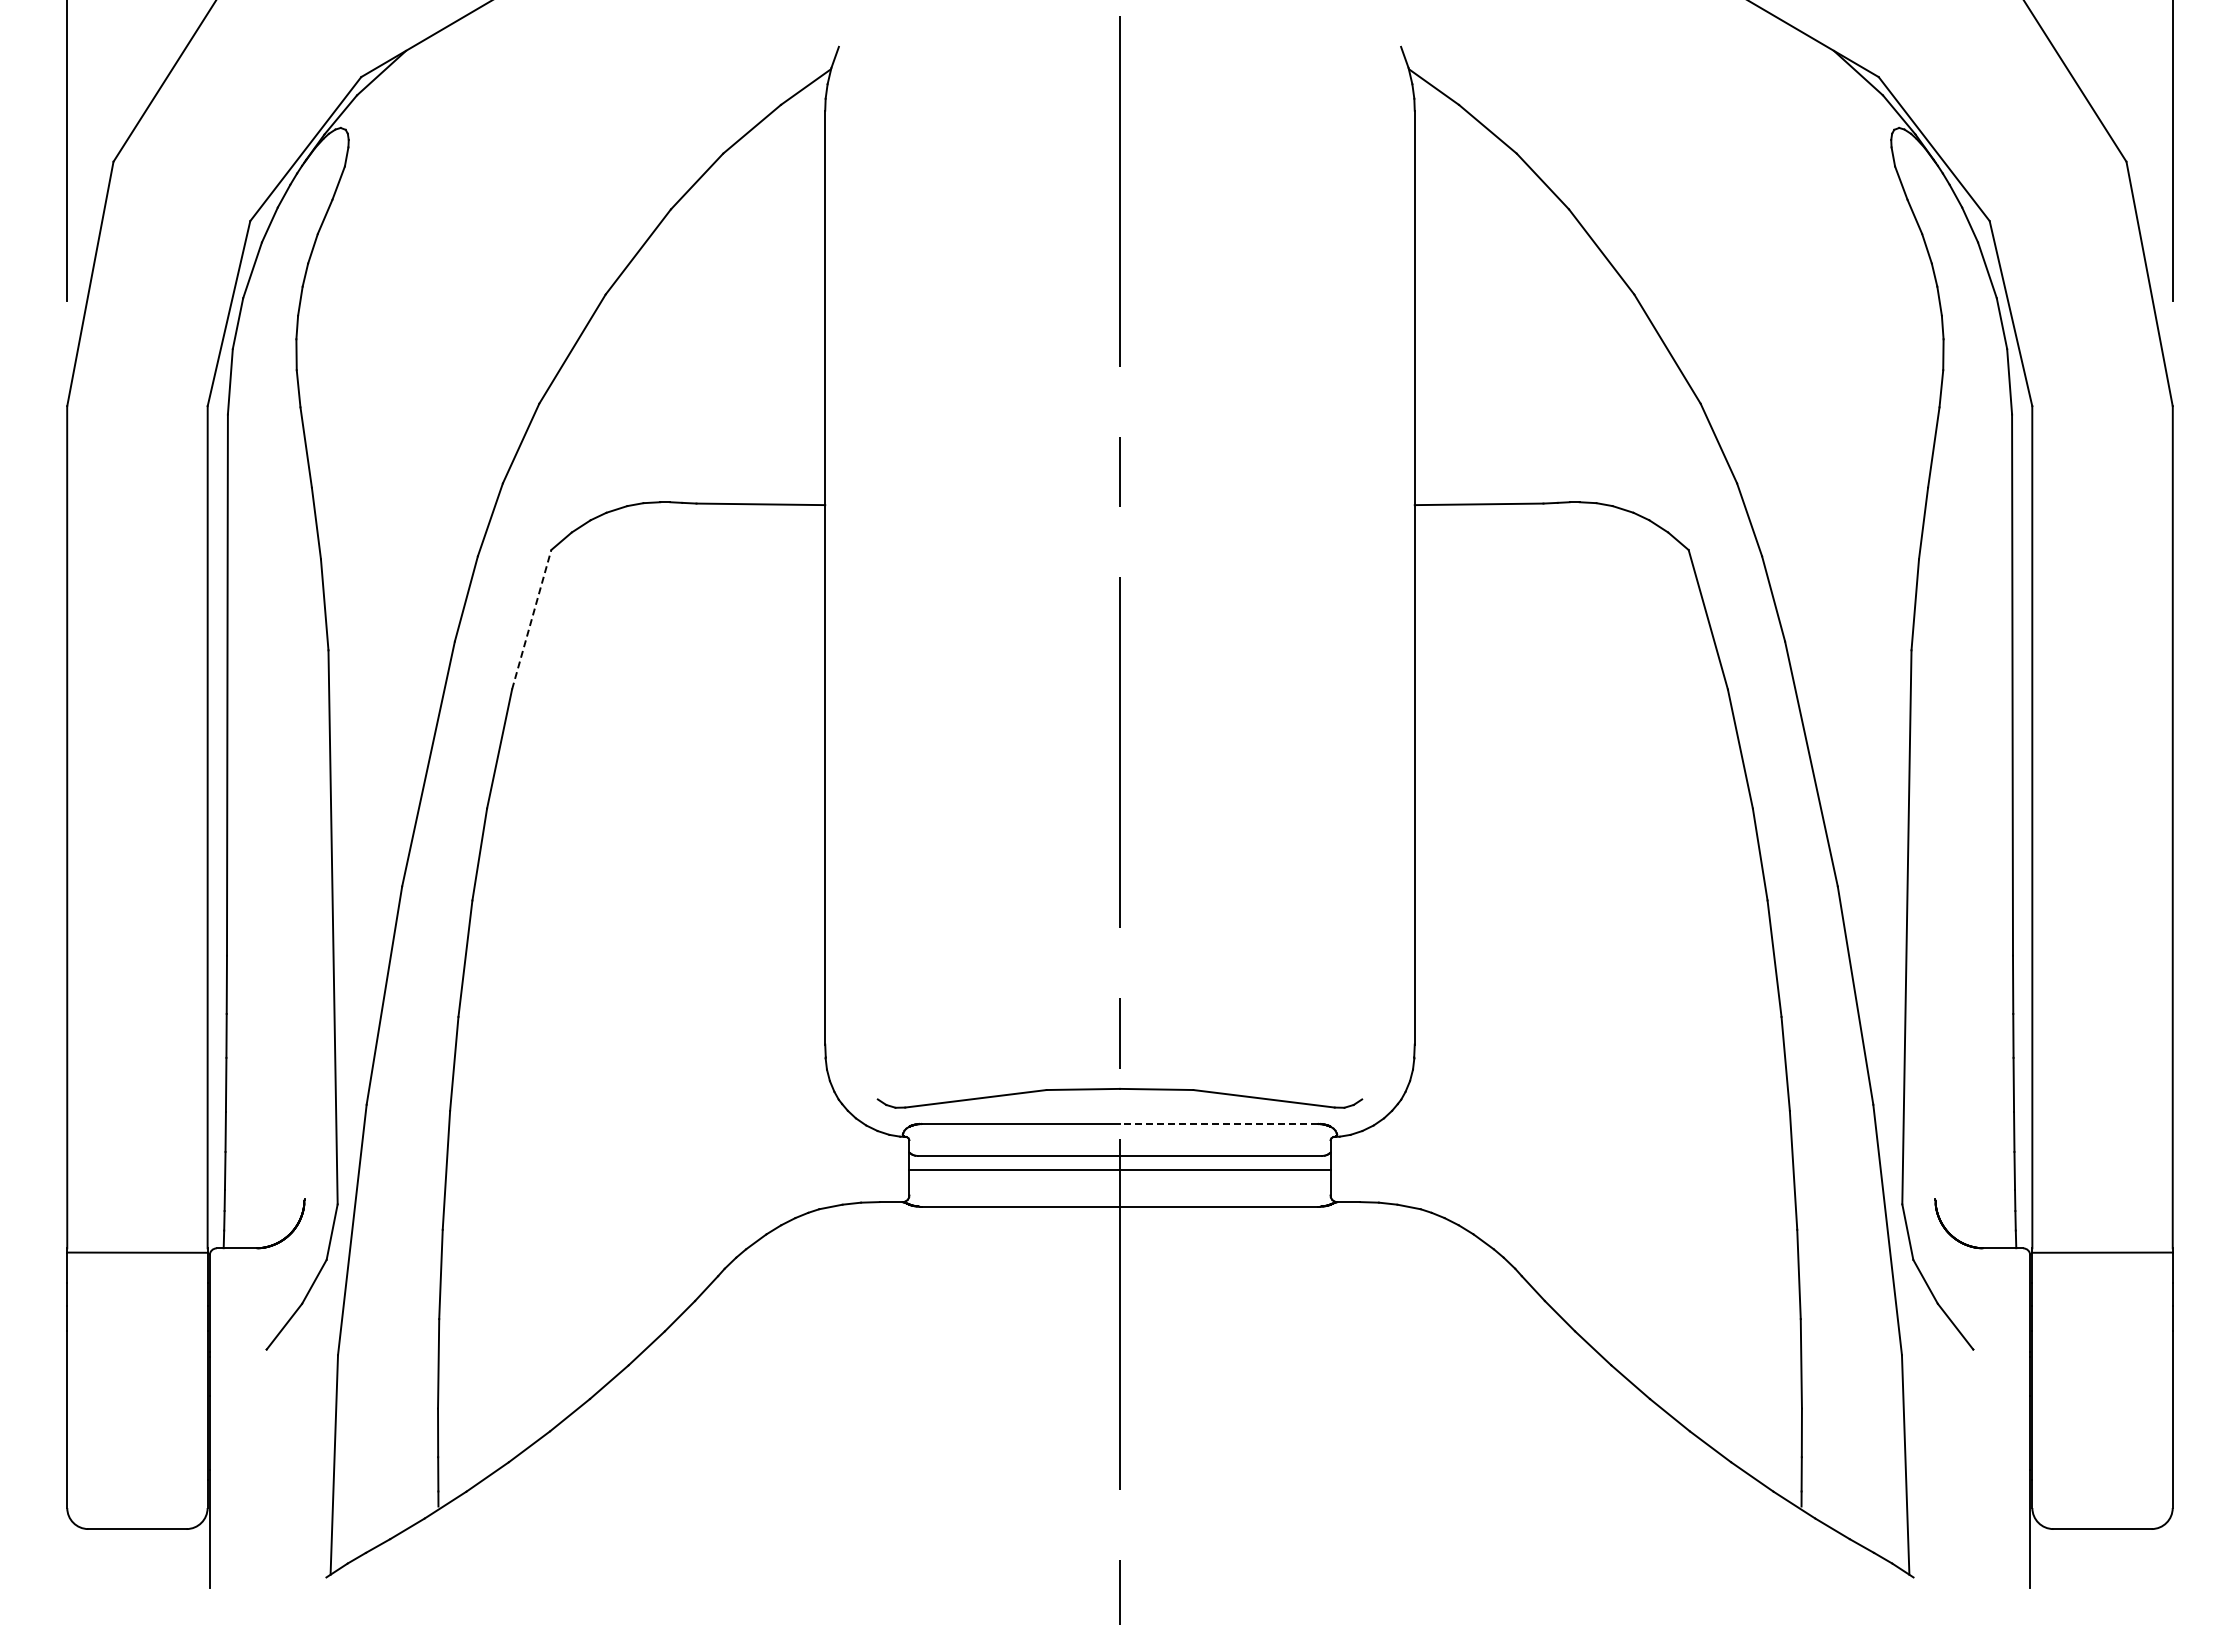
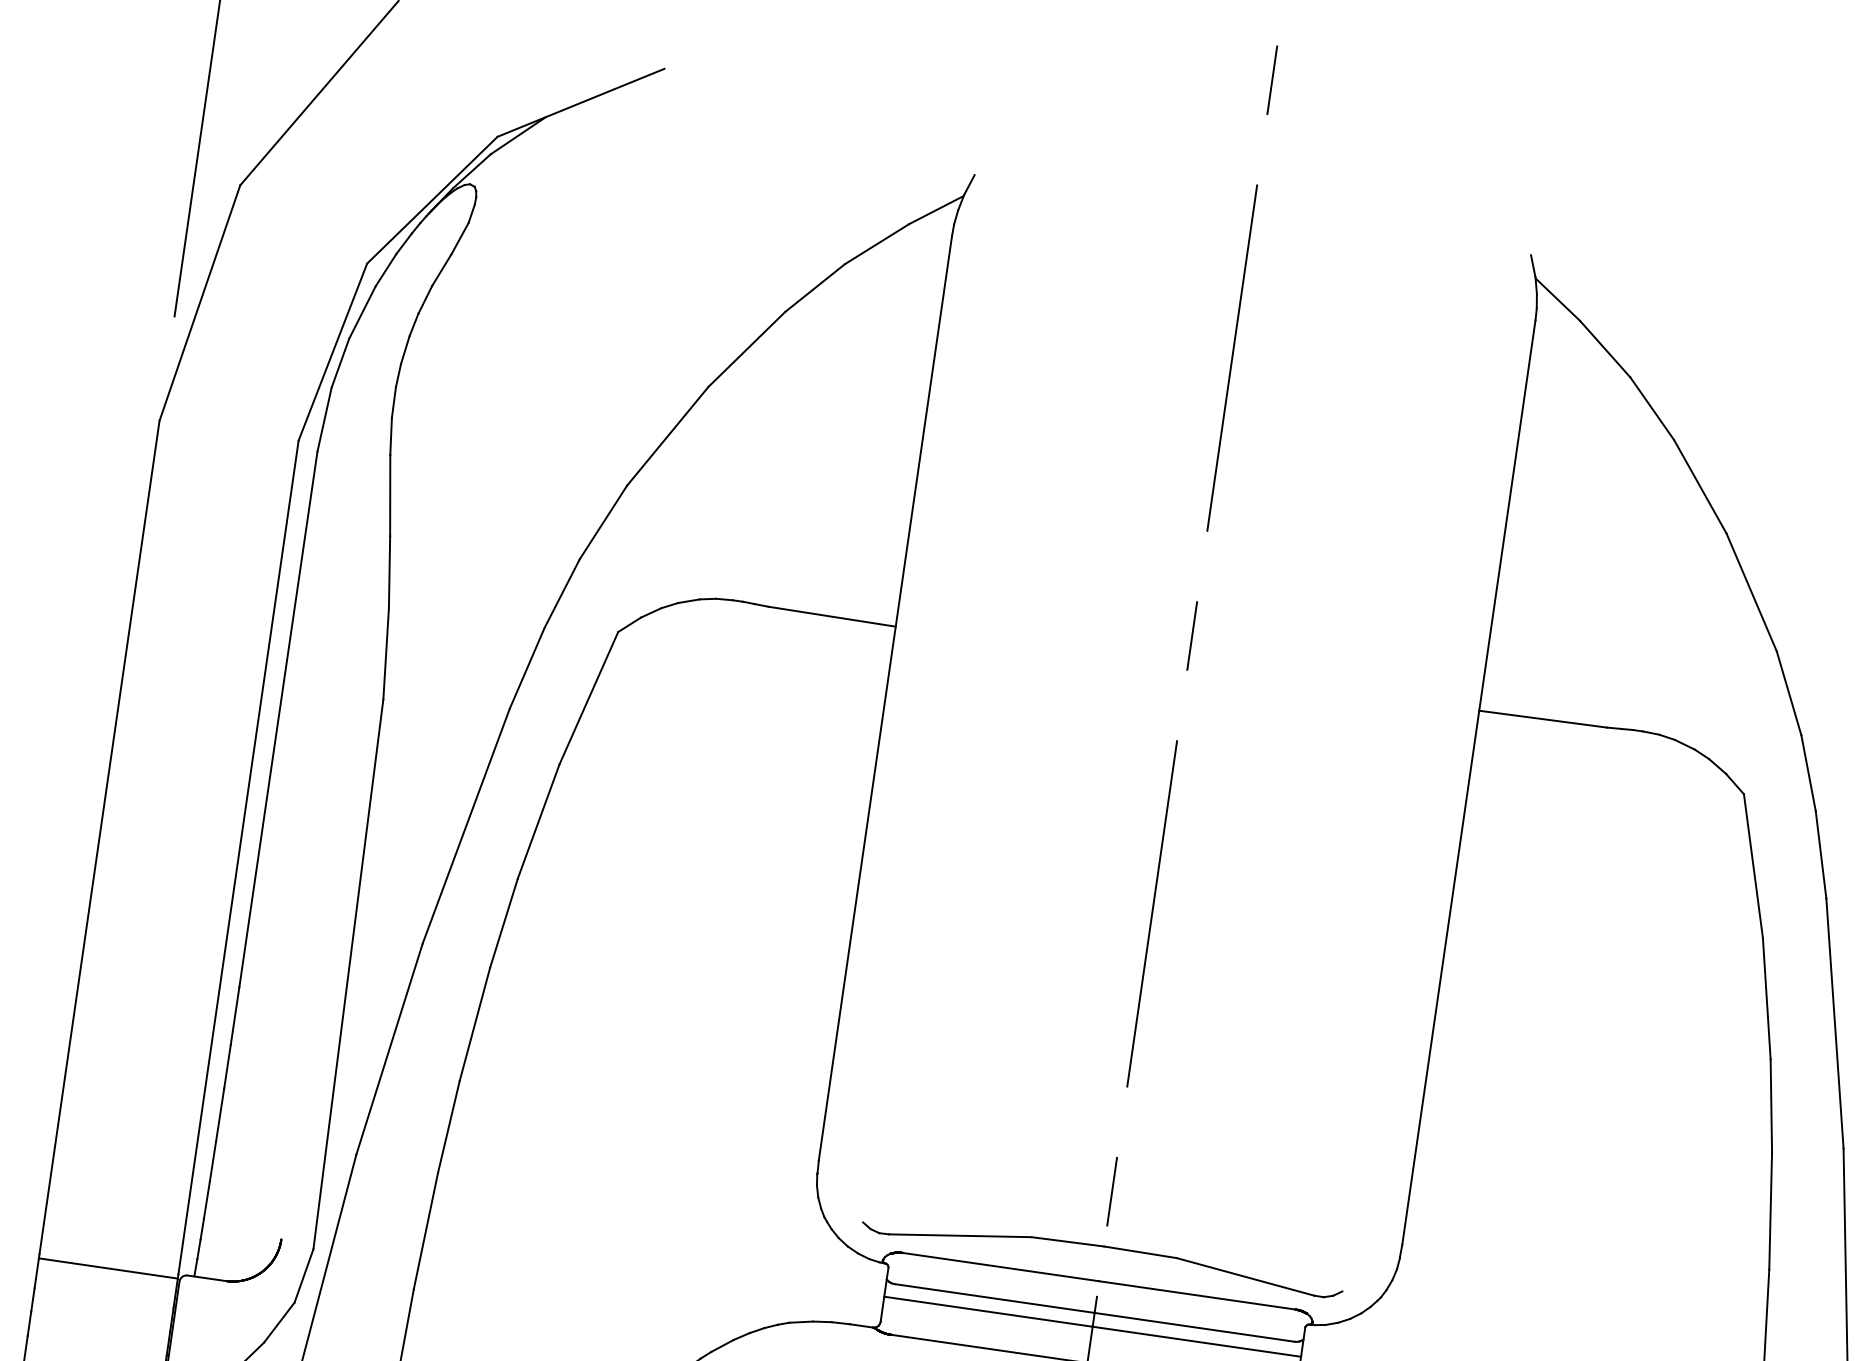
line: (531, 619) -> (588, 697), dashed -> solid
line: (1218, 1123) -> (1196, 1294), dashed -> solid

